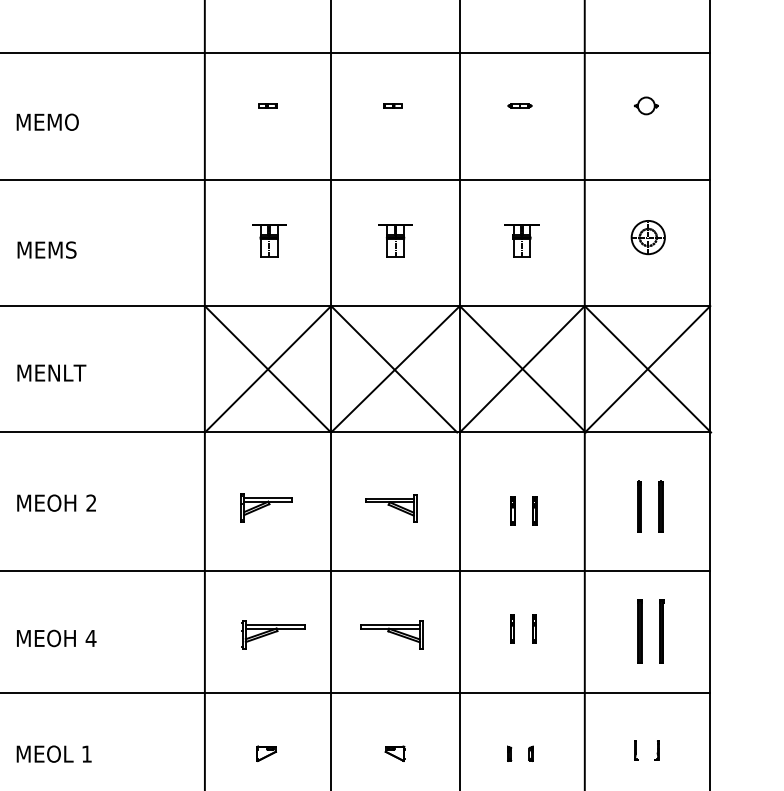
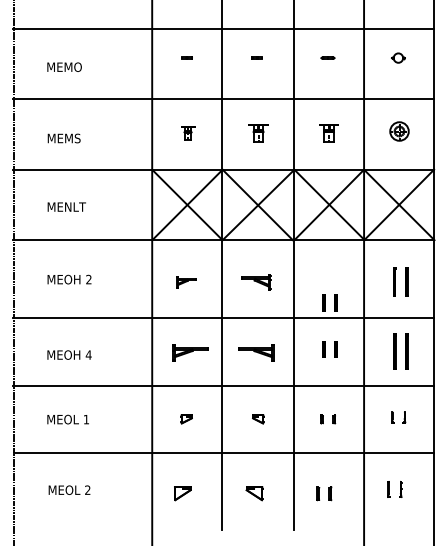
part: (268, 241) -> (187, 133), size x0.7
part: (266, 508) -> (186, 282), size x0.7
part: (522, 510) -> (329, 302), moved

